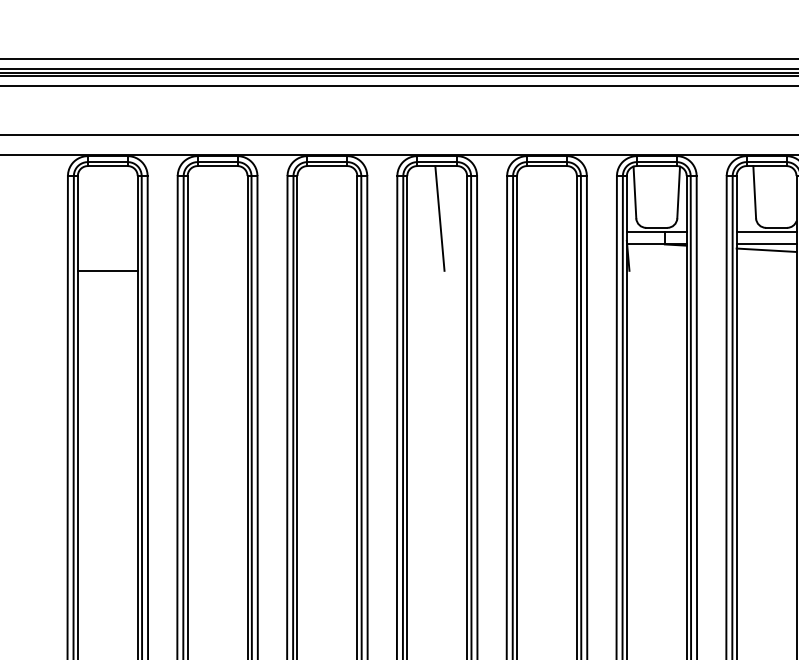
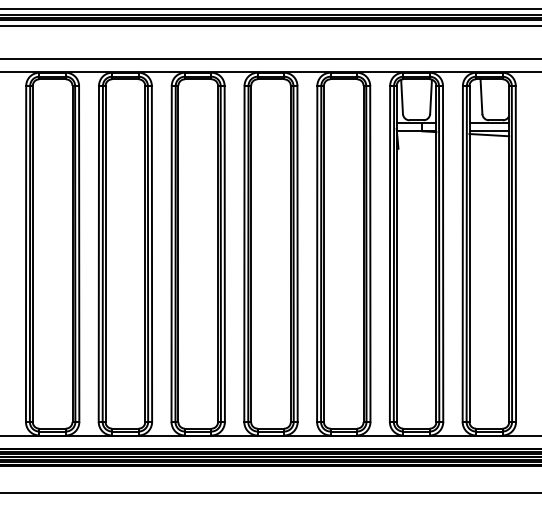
line: (439, 217) -> (272, 113), removed
line: (107, 270) -> (52, 148), removed

